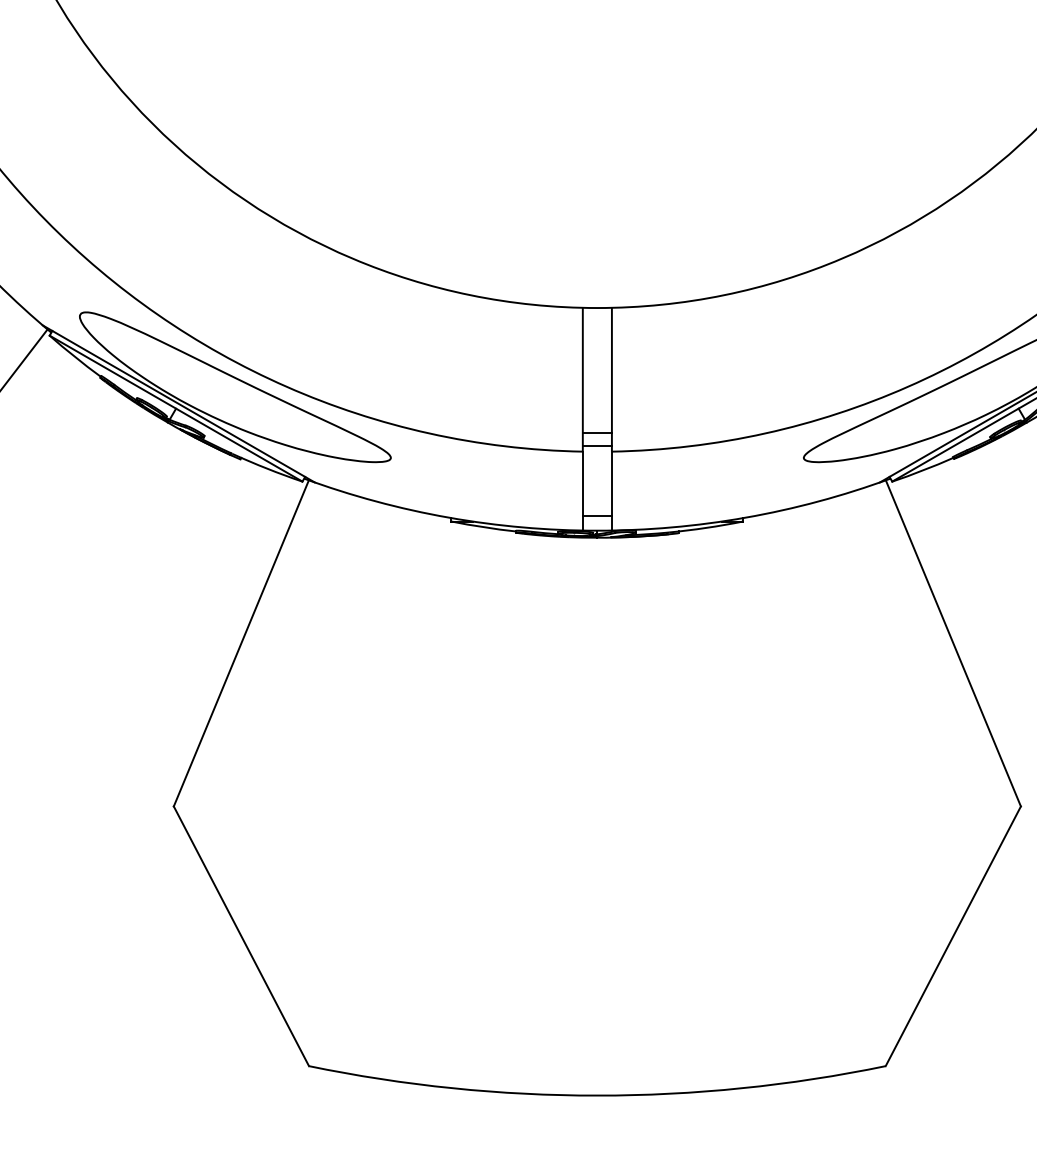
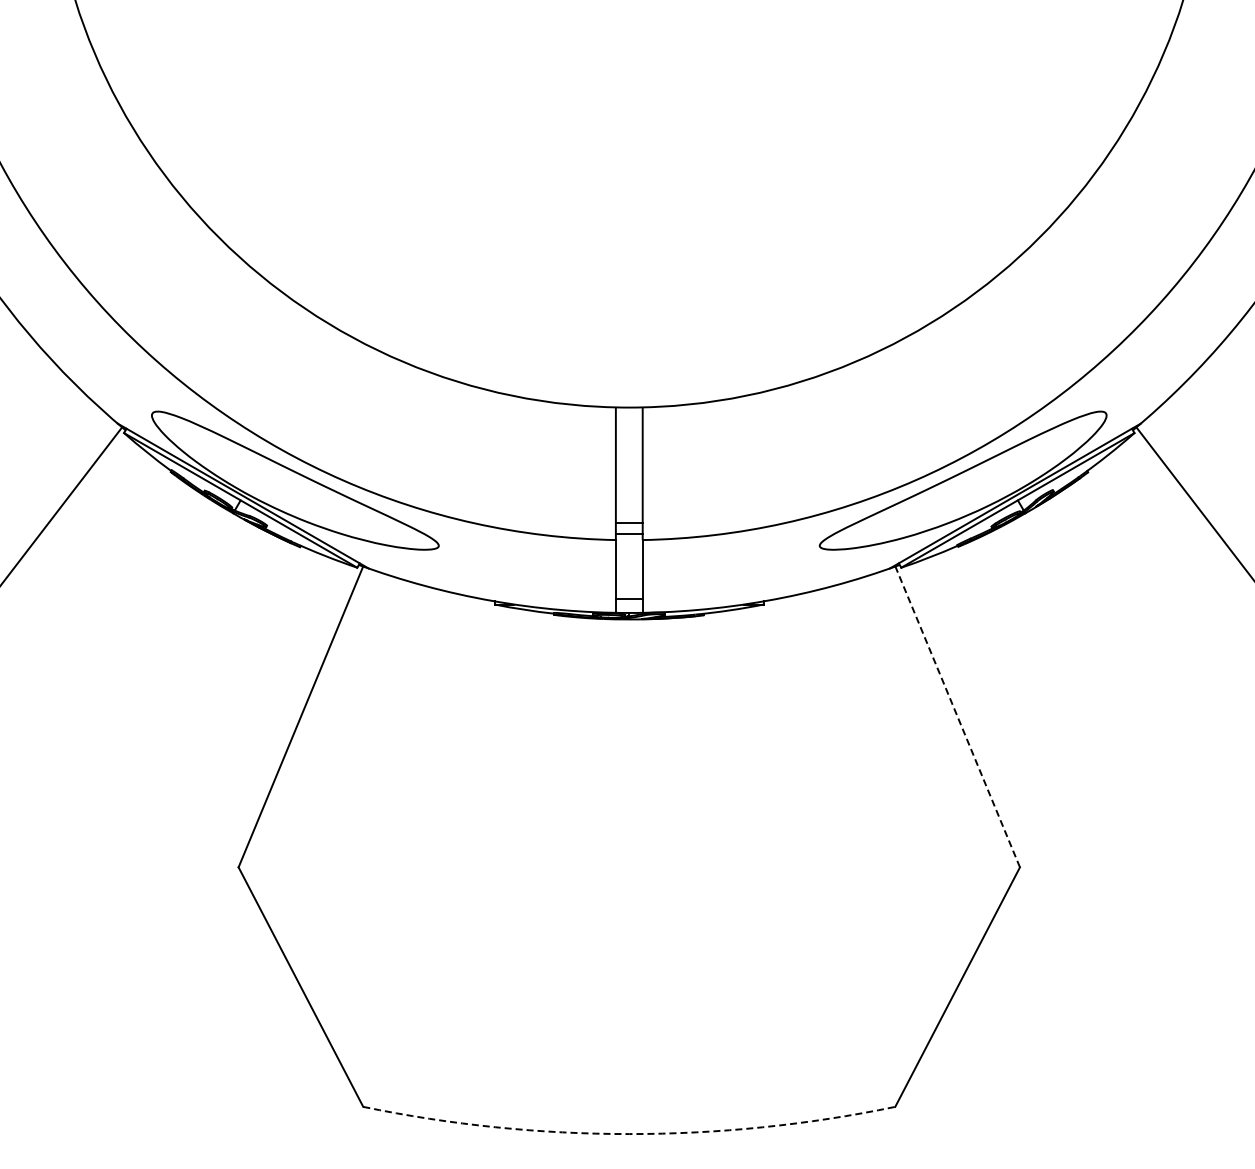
line: (953, 642) -> (957, 716), solid -> dashed
arc: (597, 1096) -> (629, 1134), solid -> dashed

